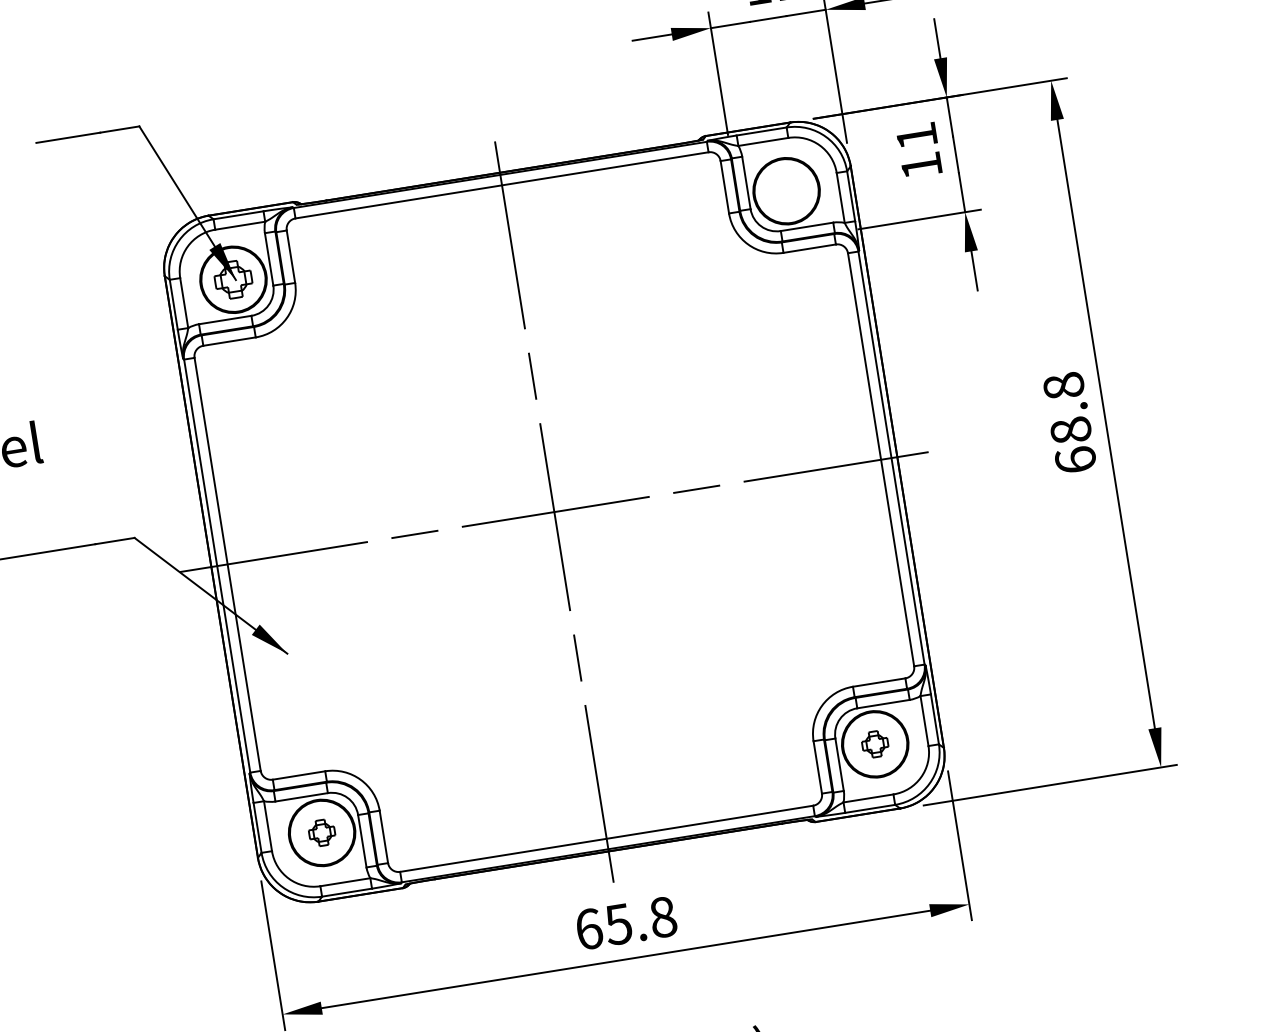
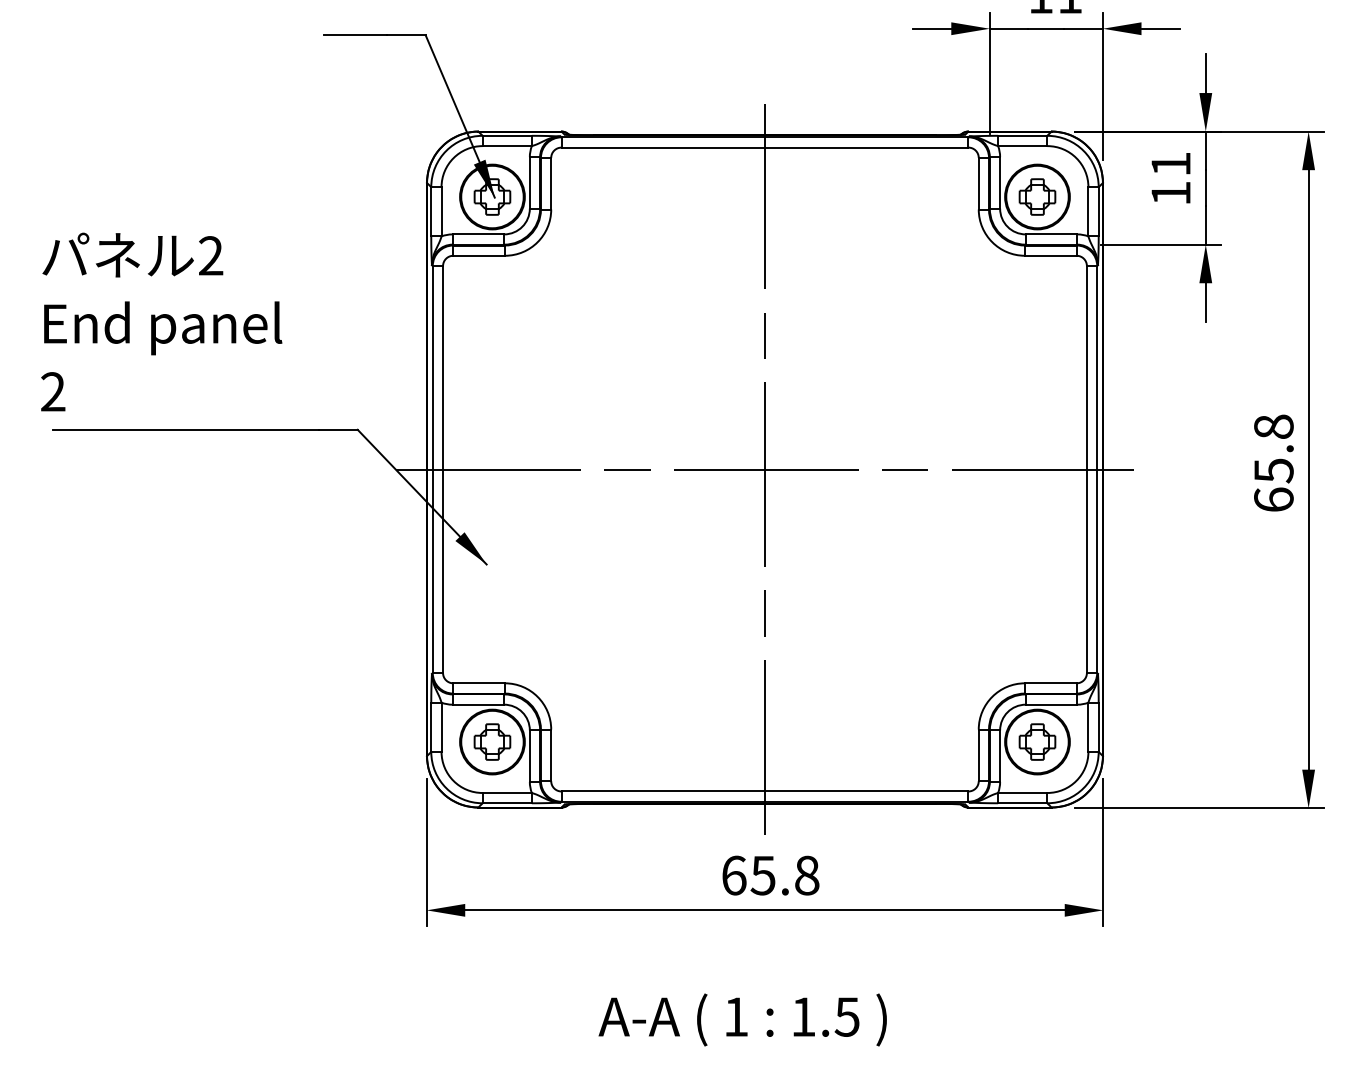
part: (786, 190) -> (1037, 196), added
text: (1070, 430) -> (1273, 470), 68.8 -> 65.8
part: (875, 743) -> (1037, 741), size x1.43
part: (322, 832) -> (492, 741), size x1.43

